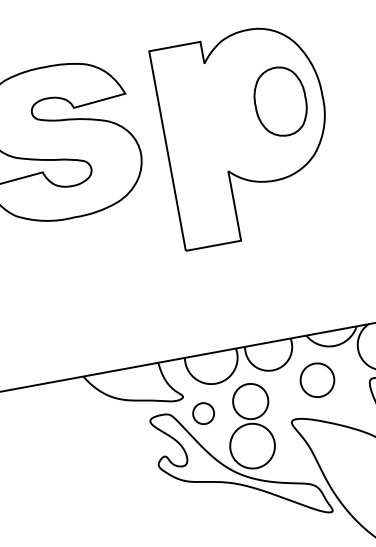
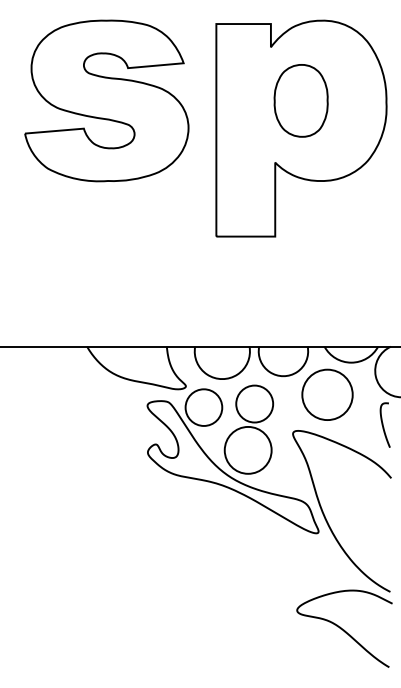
part: (279, 101) -> (300, 100), moved
circle: (317, 380) -> (327, 394), size x1.43
circle: (203, 413) -> (203, 407), size x1.67

